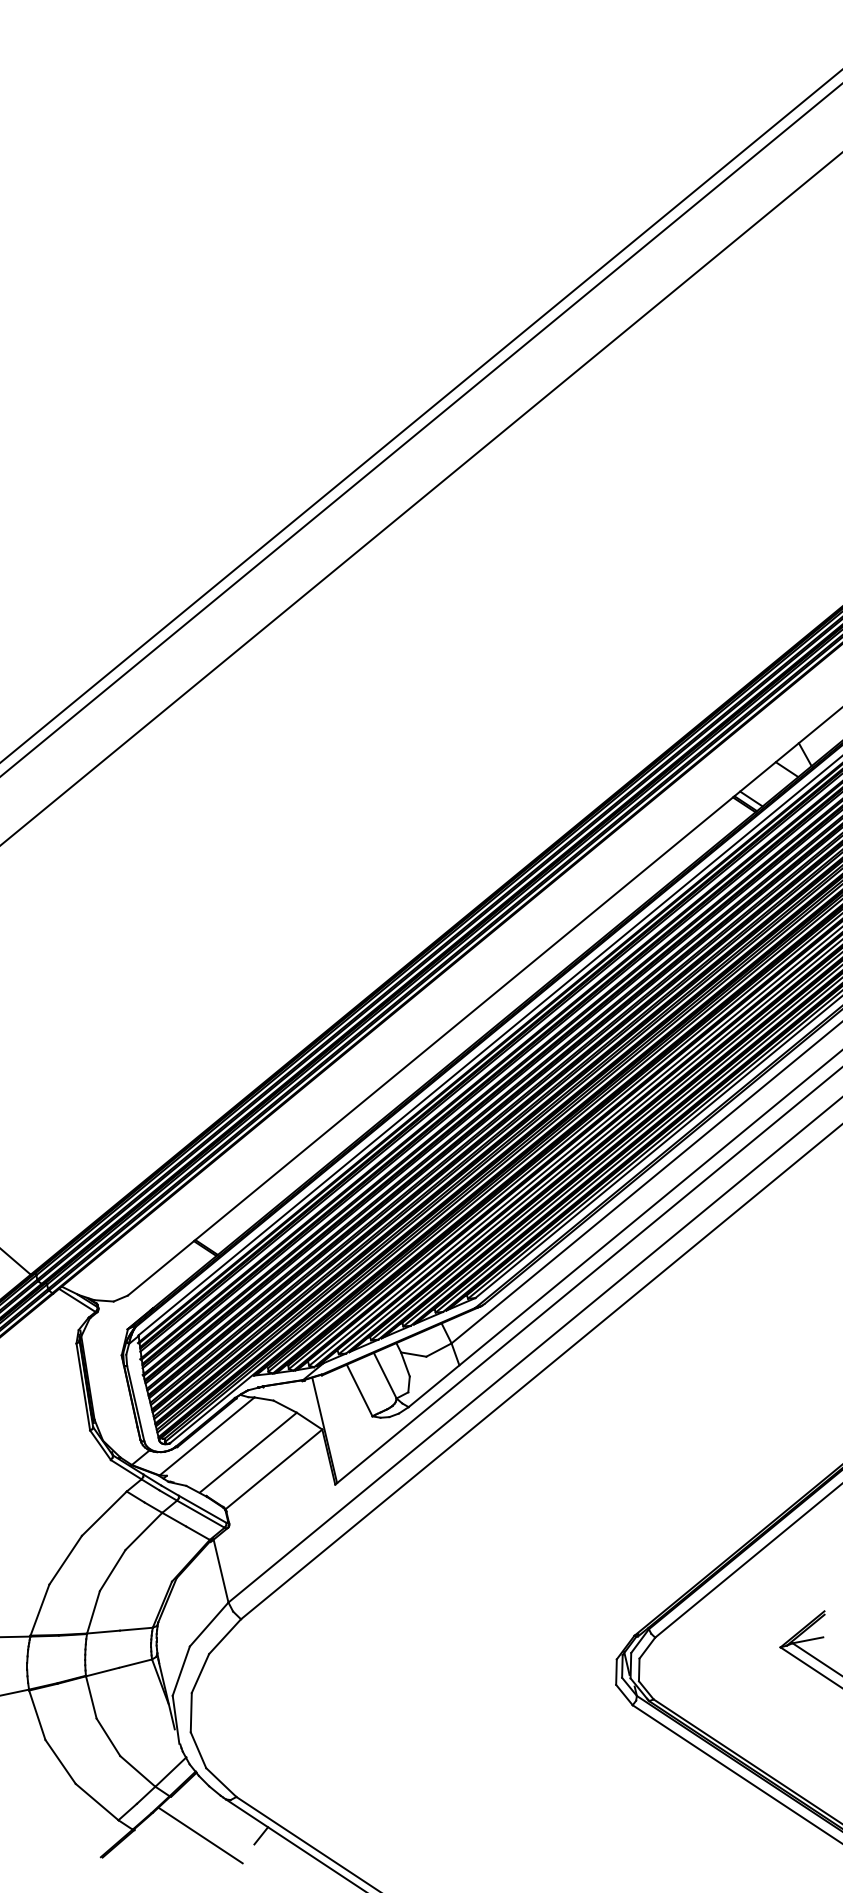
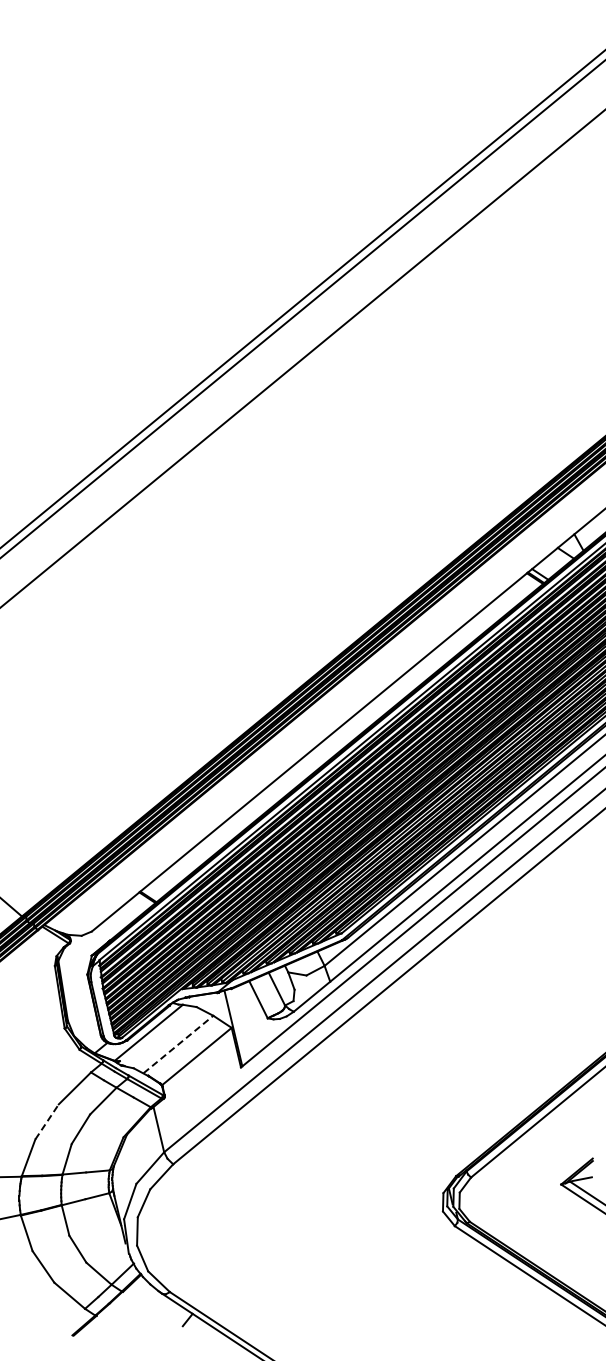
line: (248, 1452) -> (178, 1044), solid -> dashed
line: (66, 1559) -> (47, 1121), solid -> dashed
line: (199, 1835) -> (143, 1319), removed

